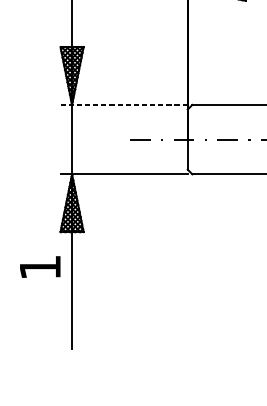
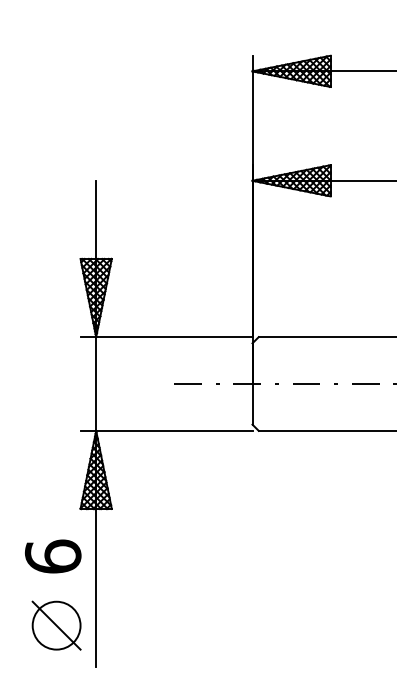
line: (124, 105) -> (166, 337), dashed -> solid
text: (39, 267) -> (52, 556), 1 -> 6
part: (42, 318) -> (56, 625), added

